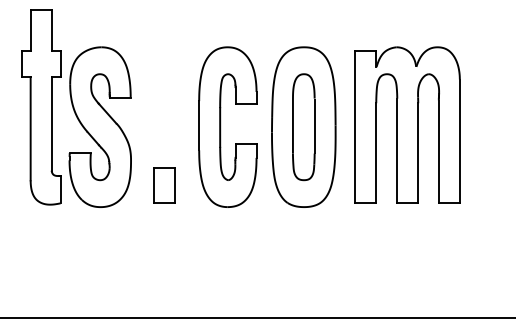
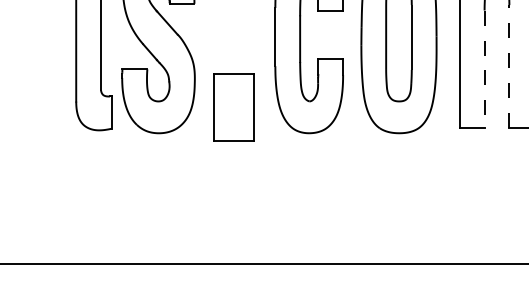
line: (397, 150) -> (509, 66), solid -> dashed
line: (376, 153) -> (484, 69), solid -> dashed
part: (164, 185) -> (234, 107), size x1.6

